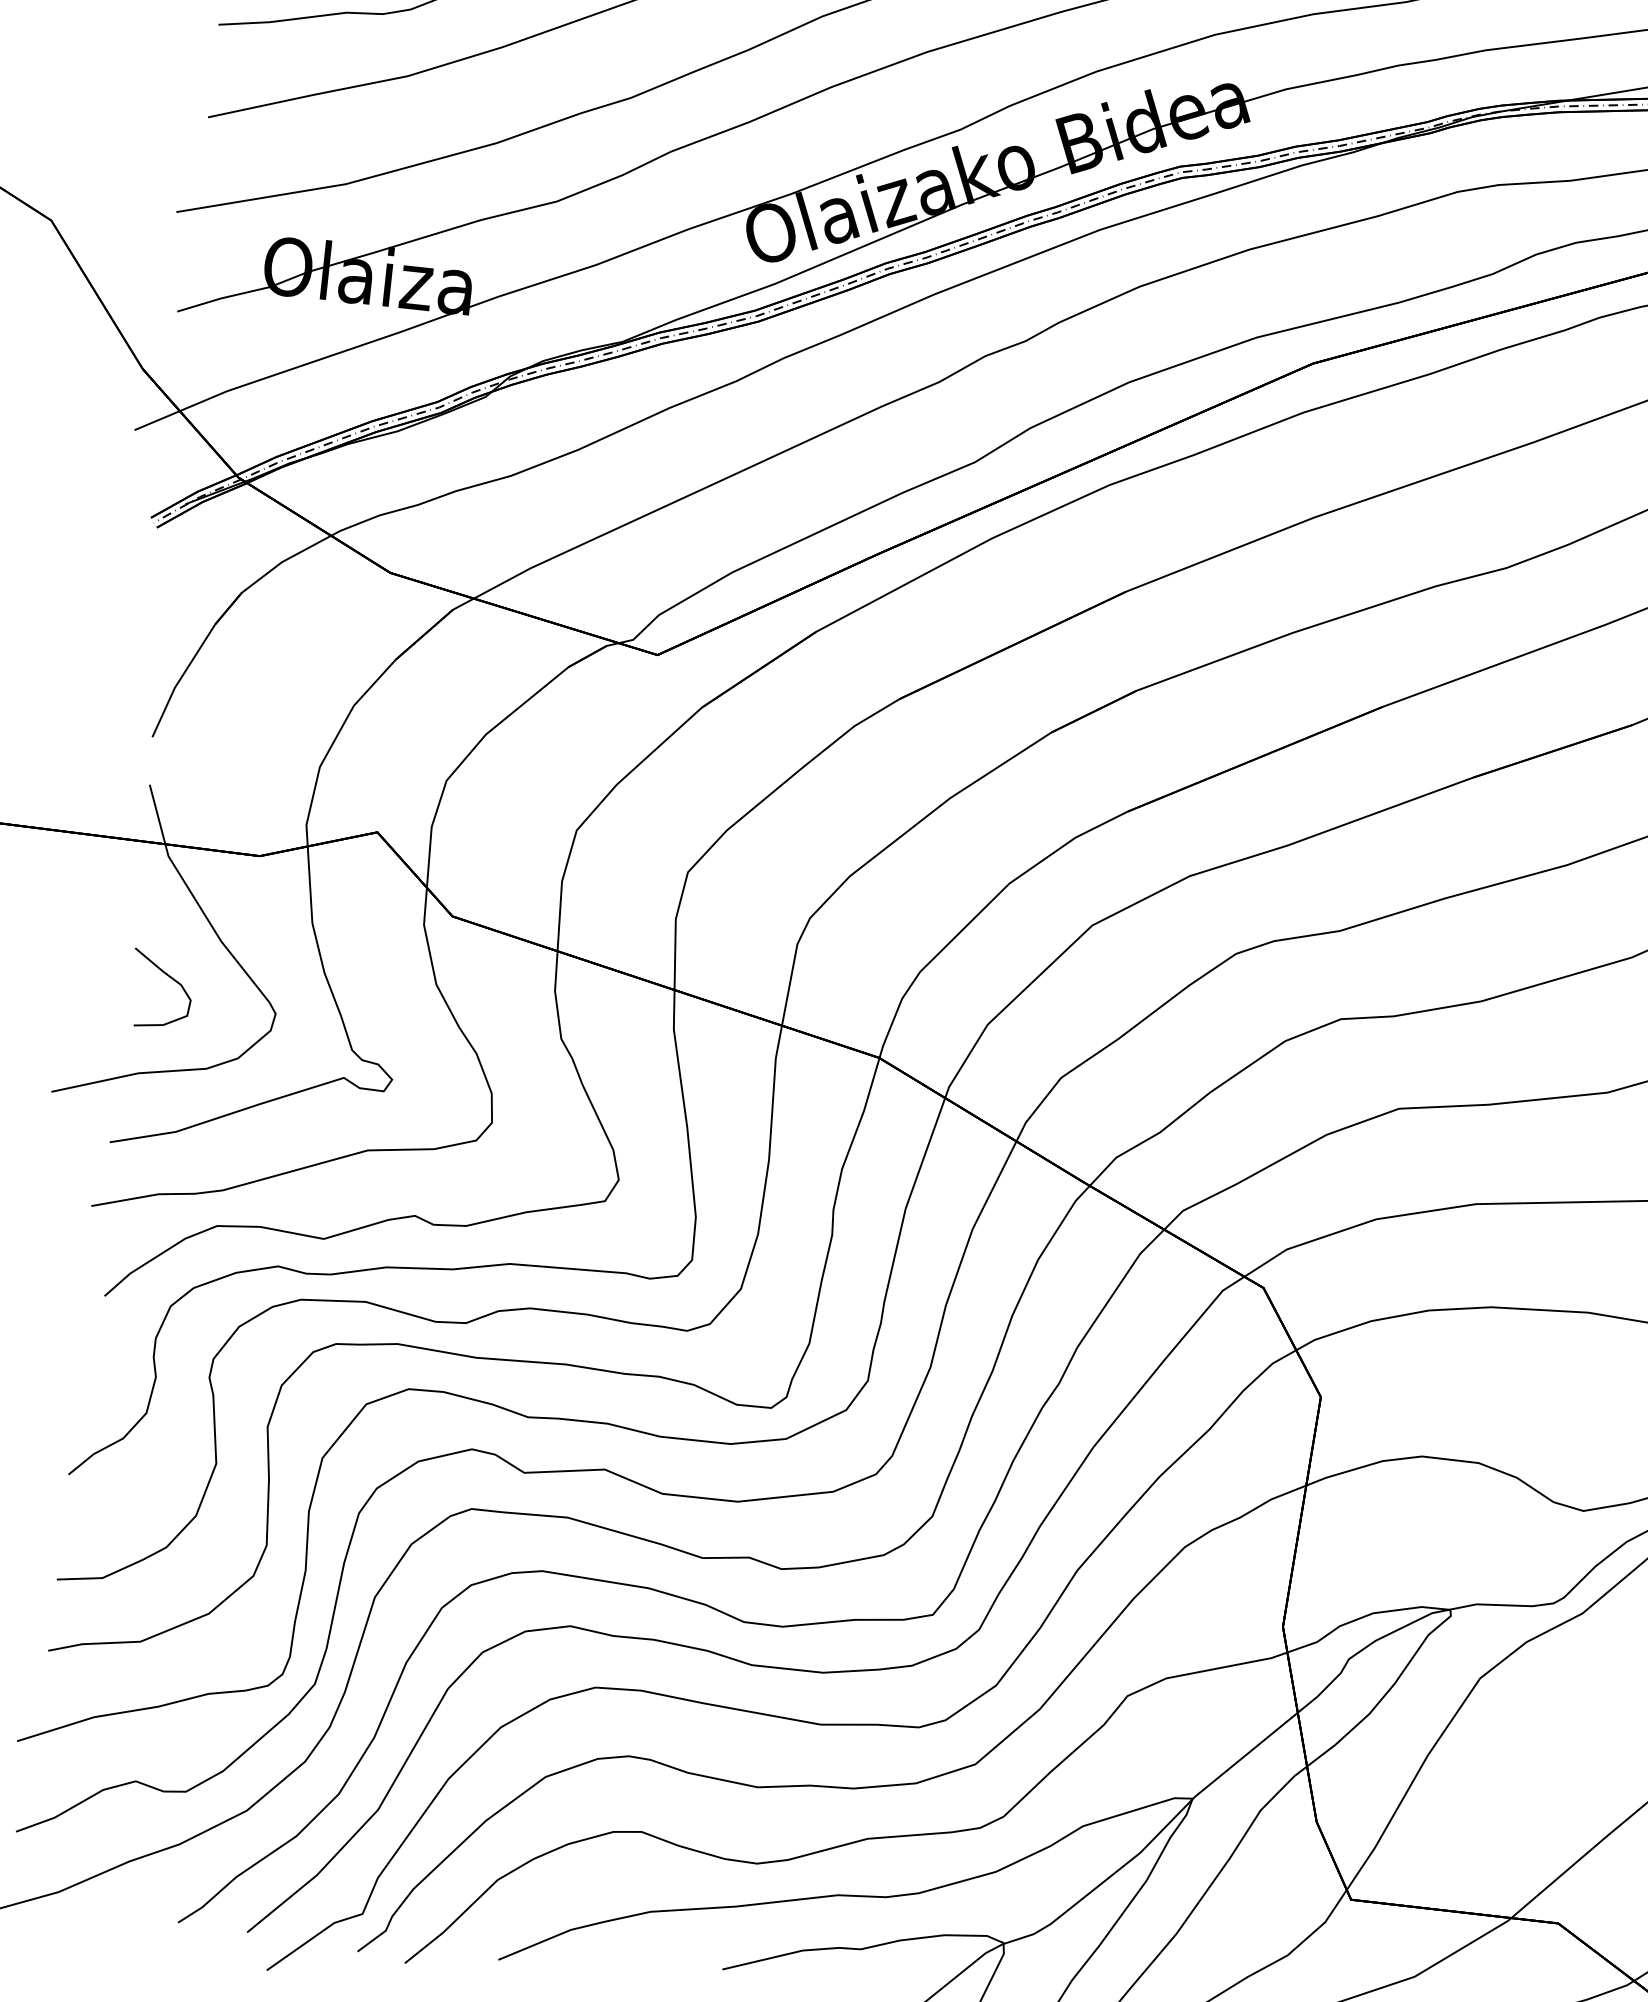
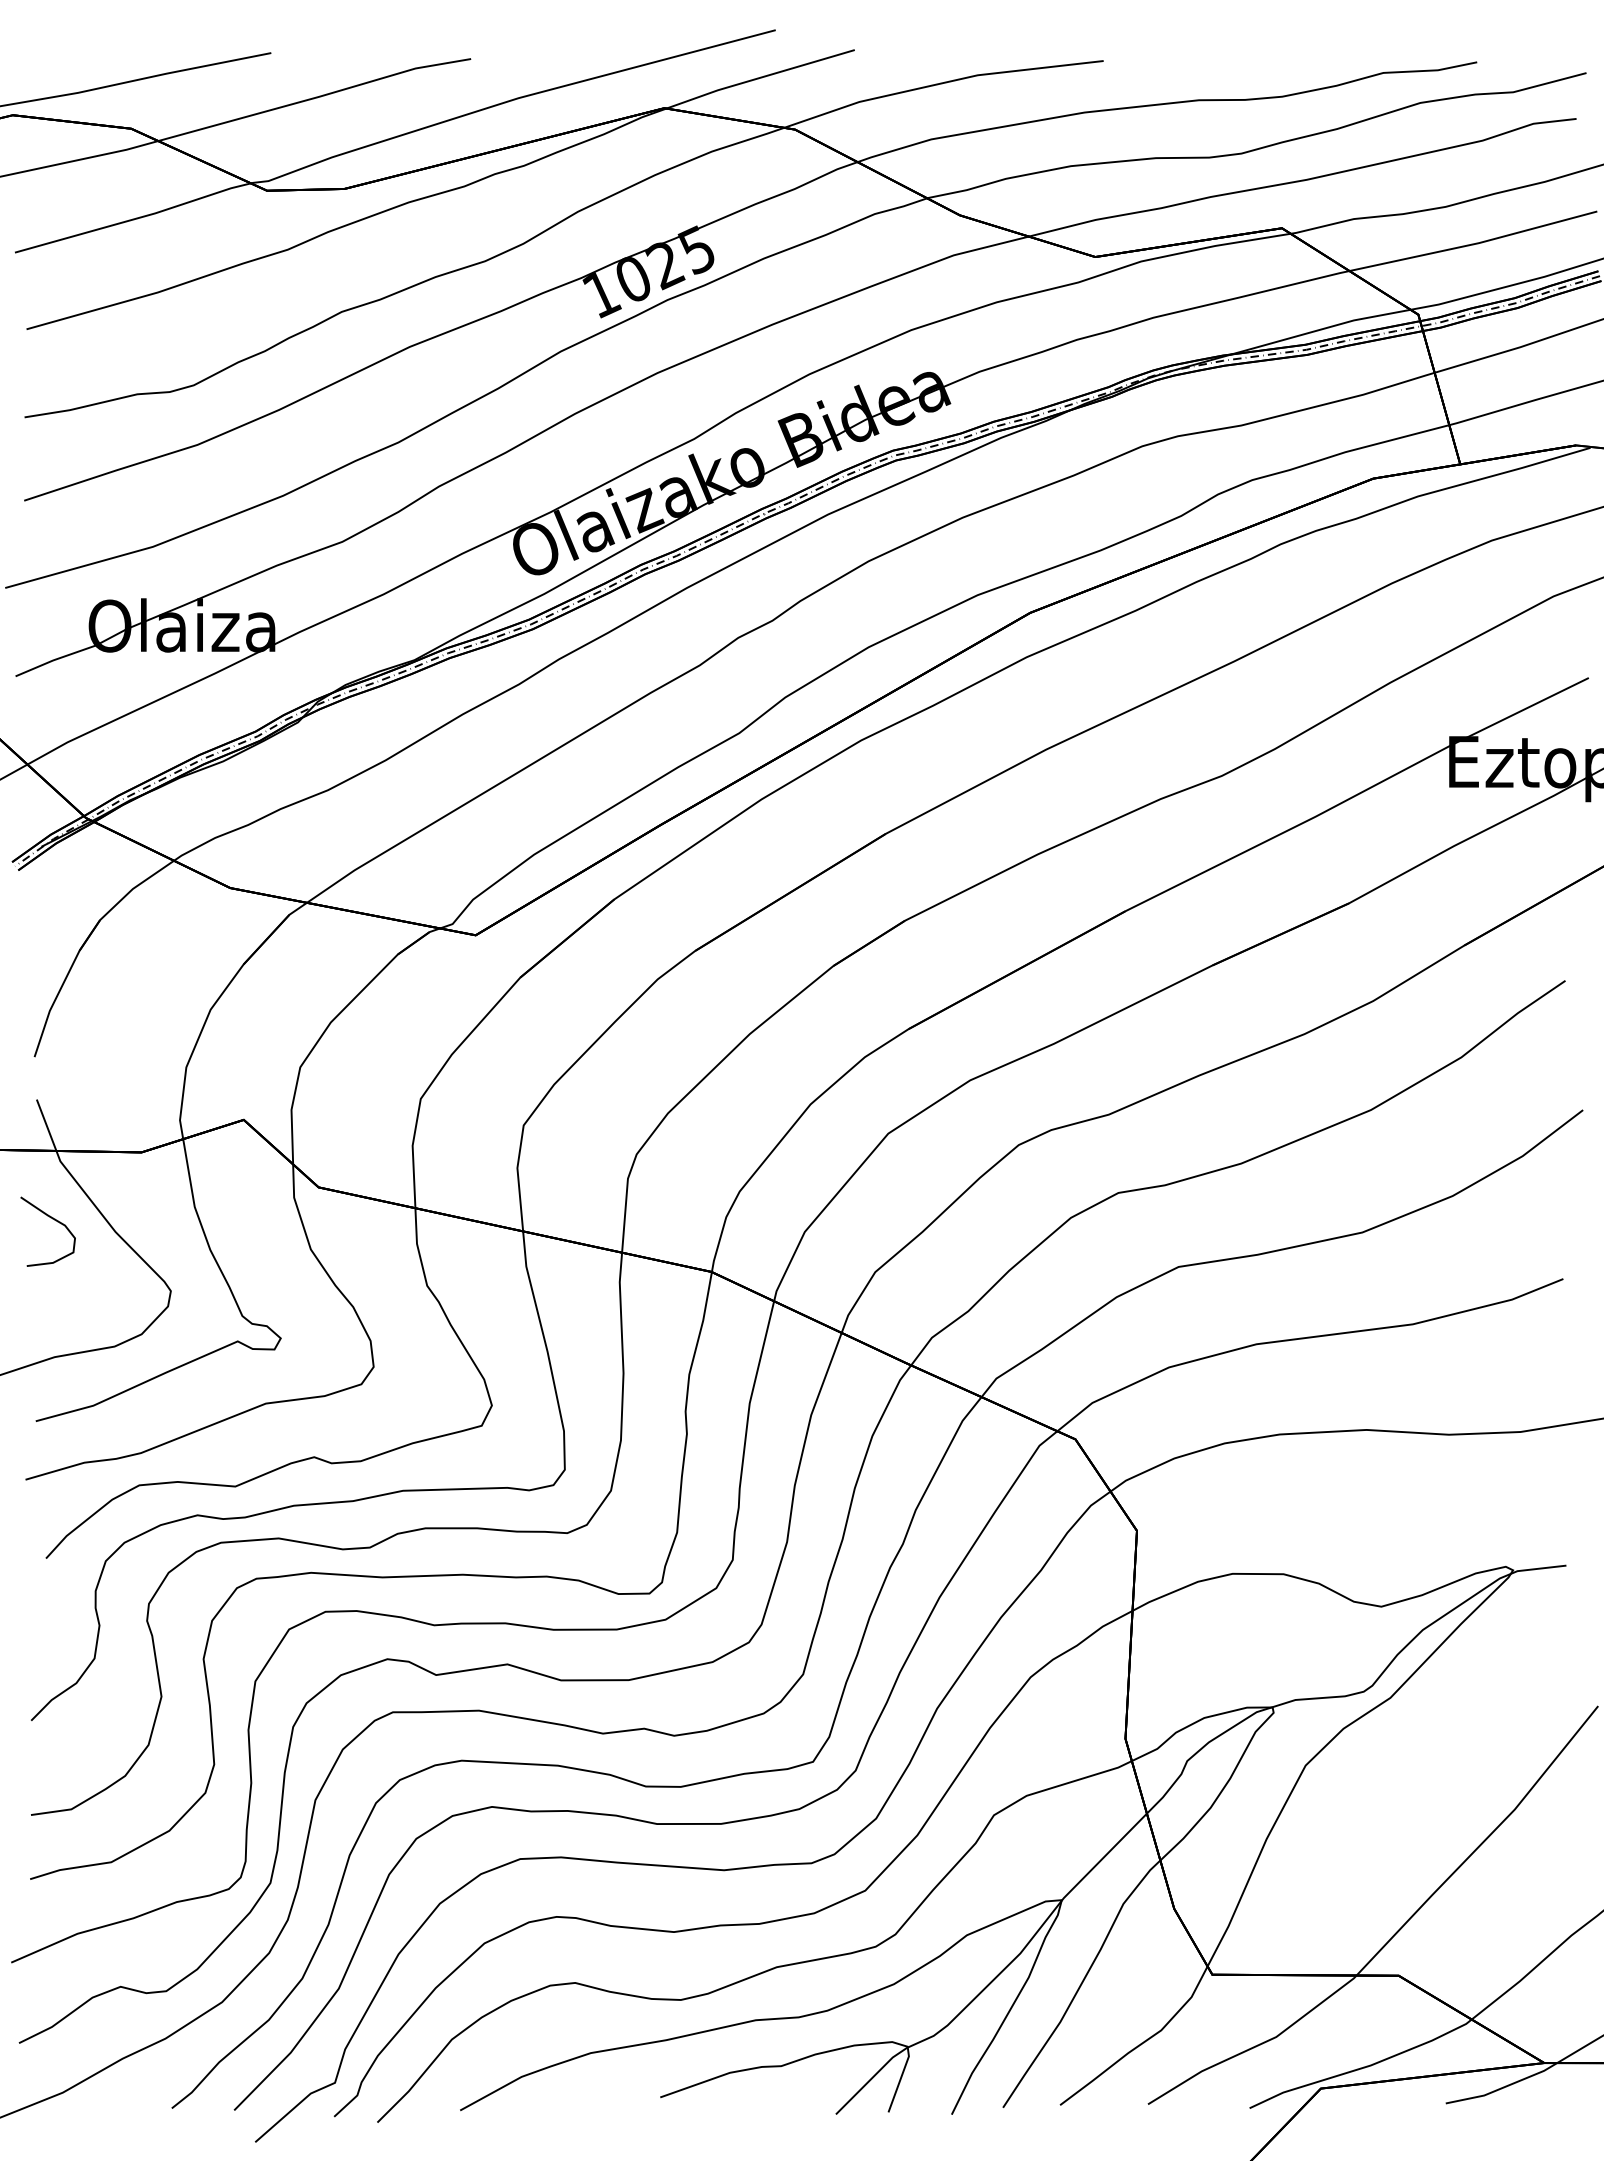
curve: (167, 976) -> (52, 1219), moved

